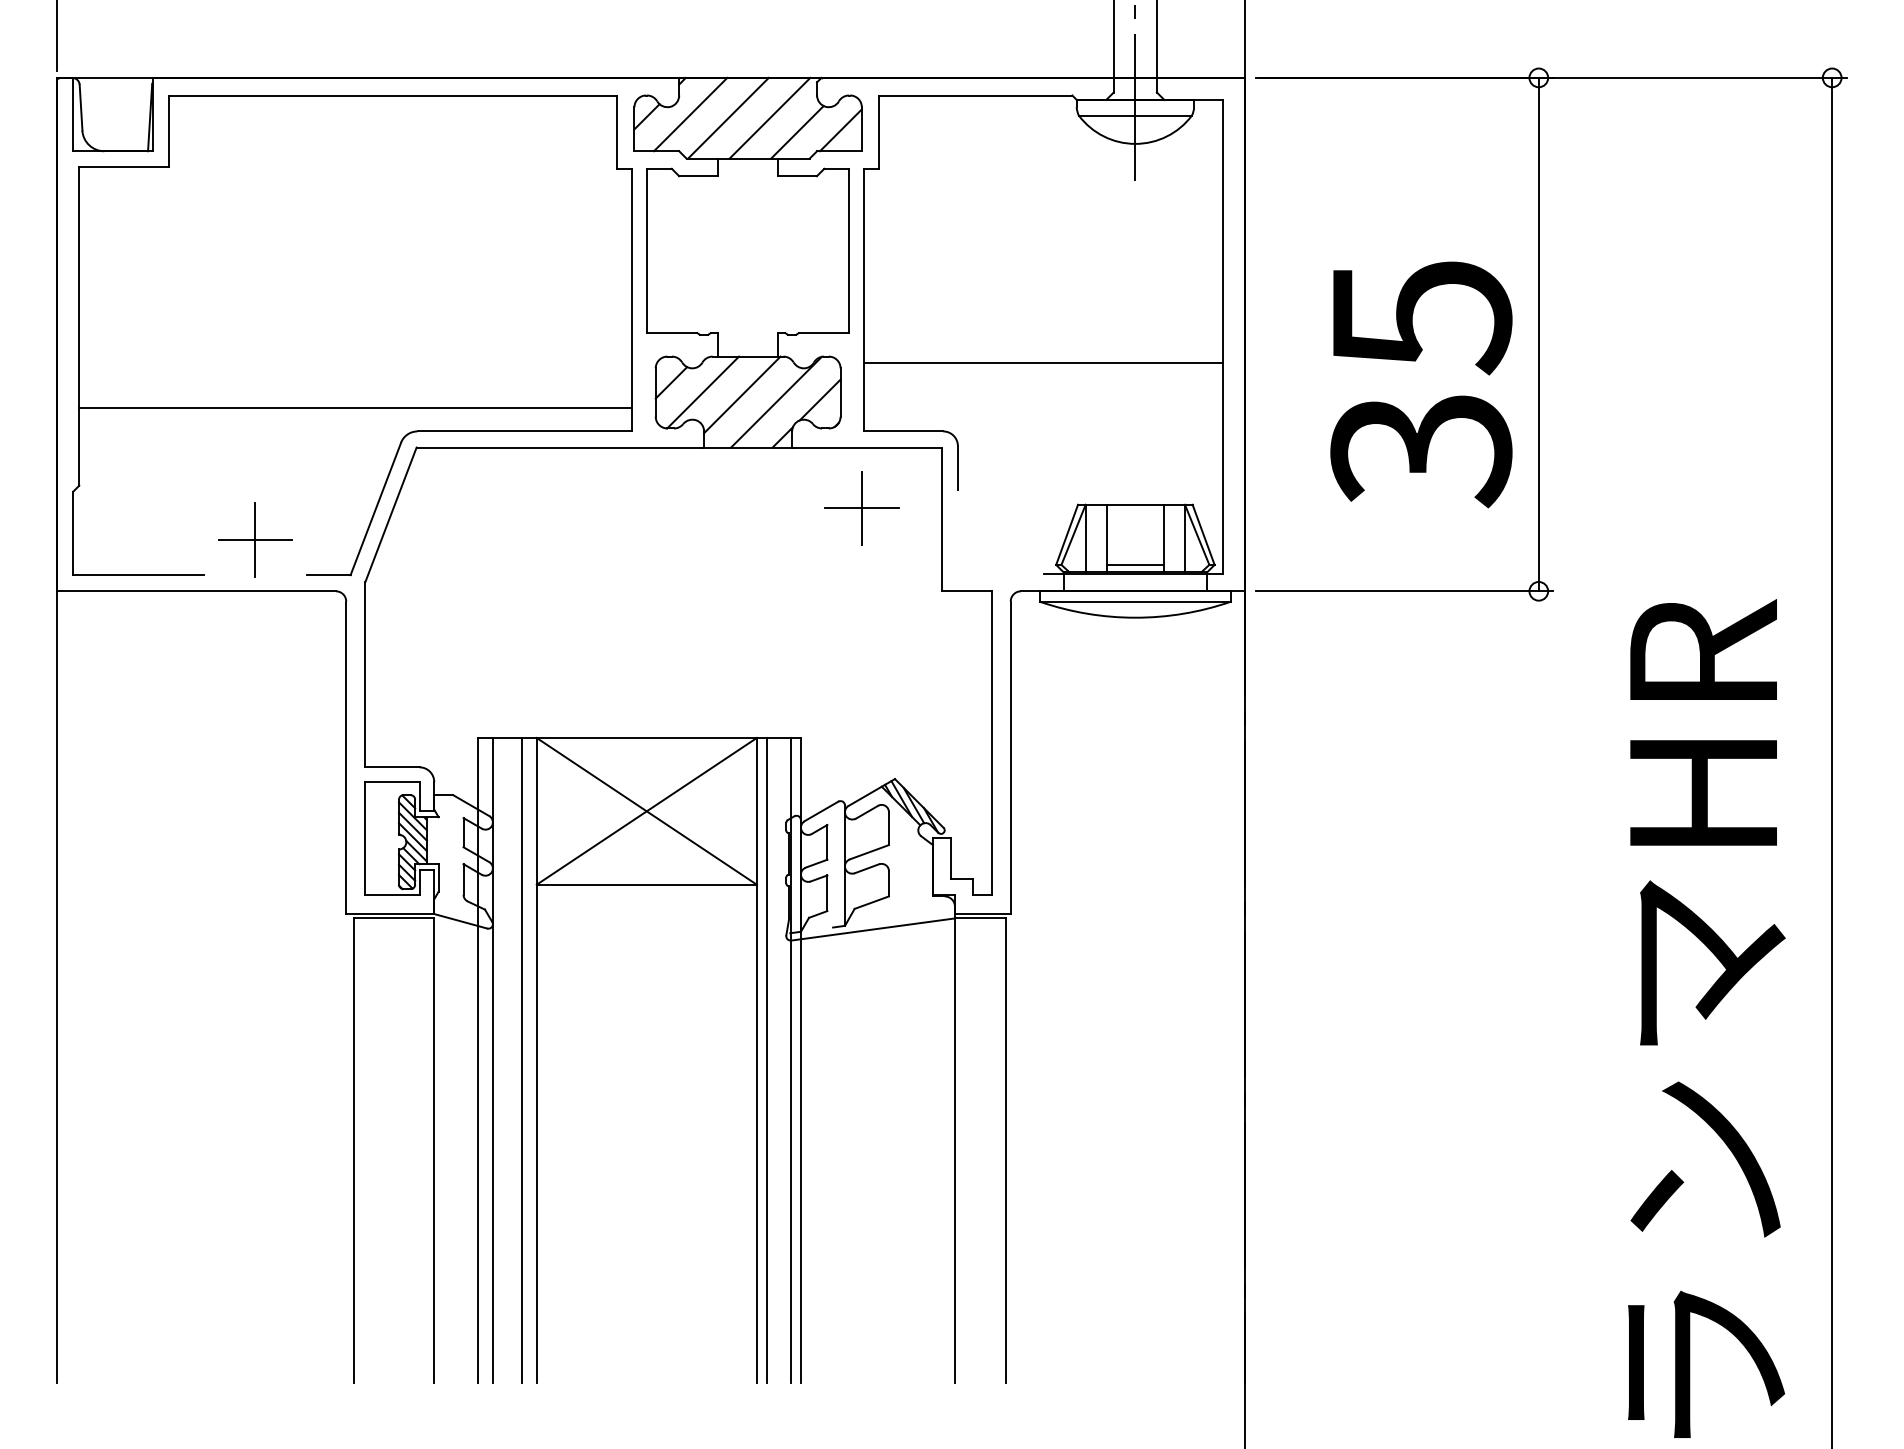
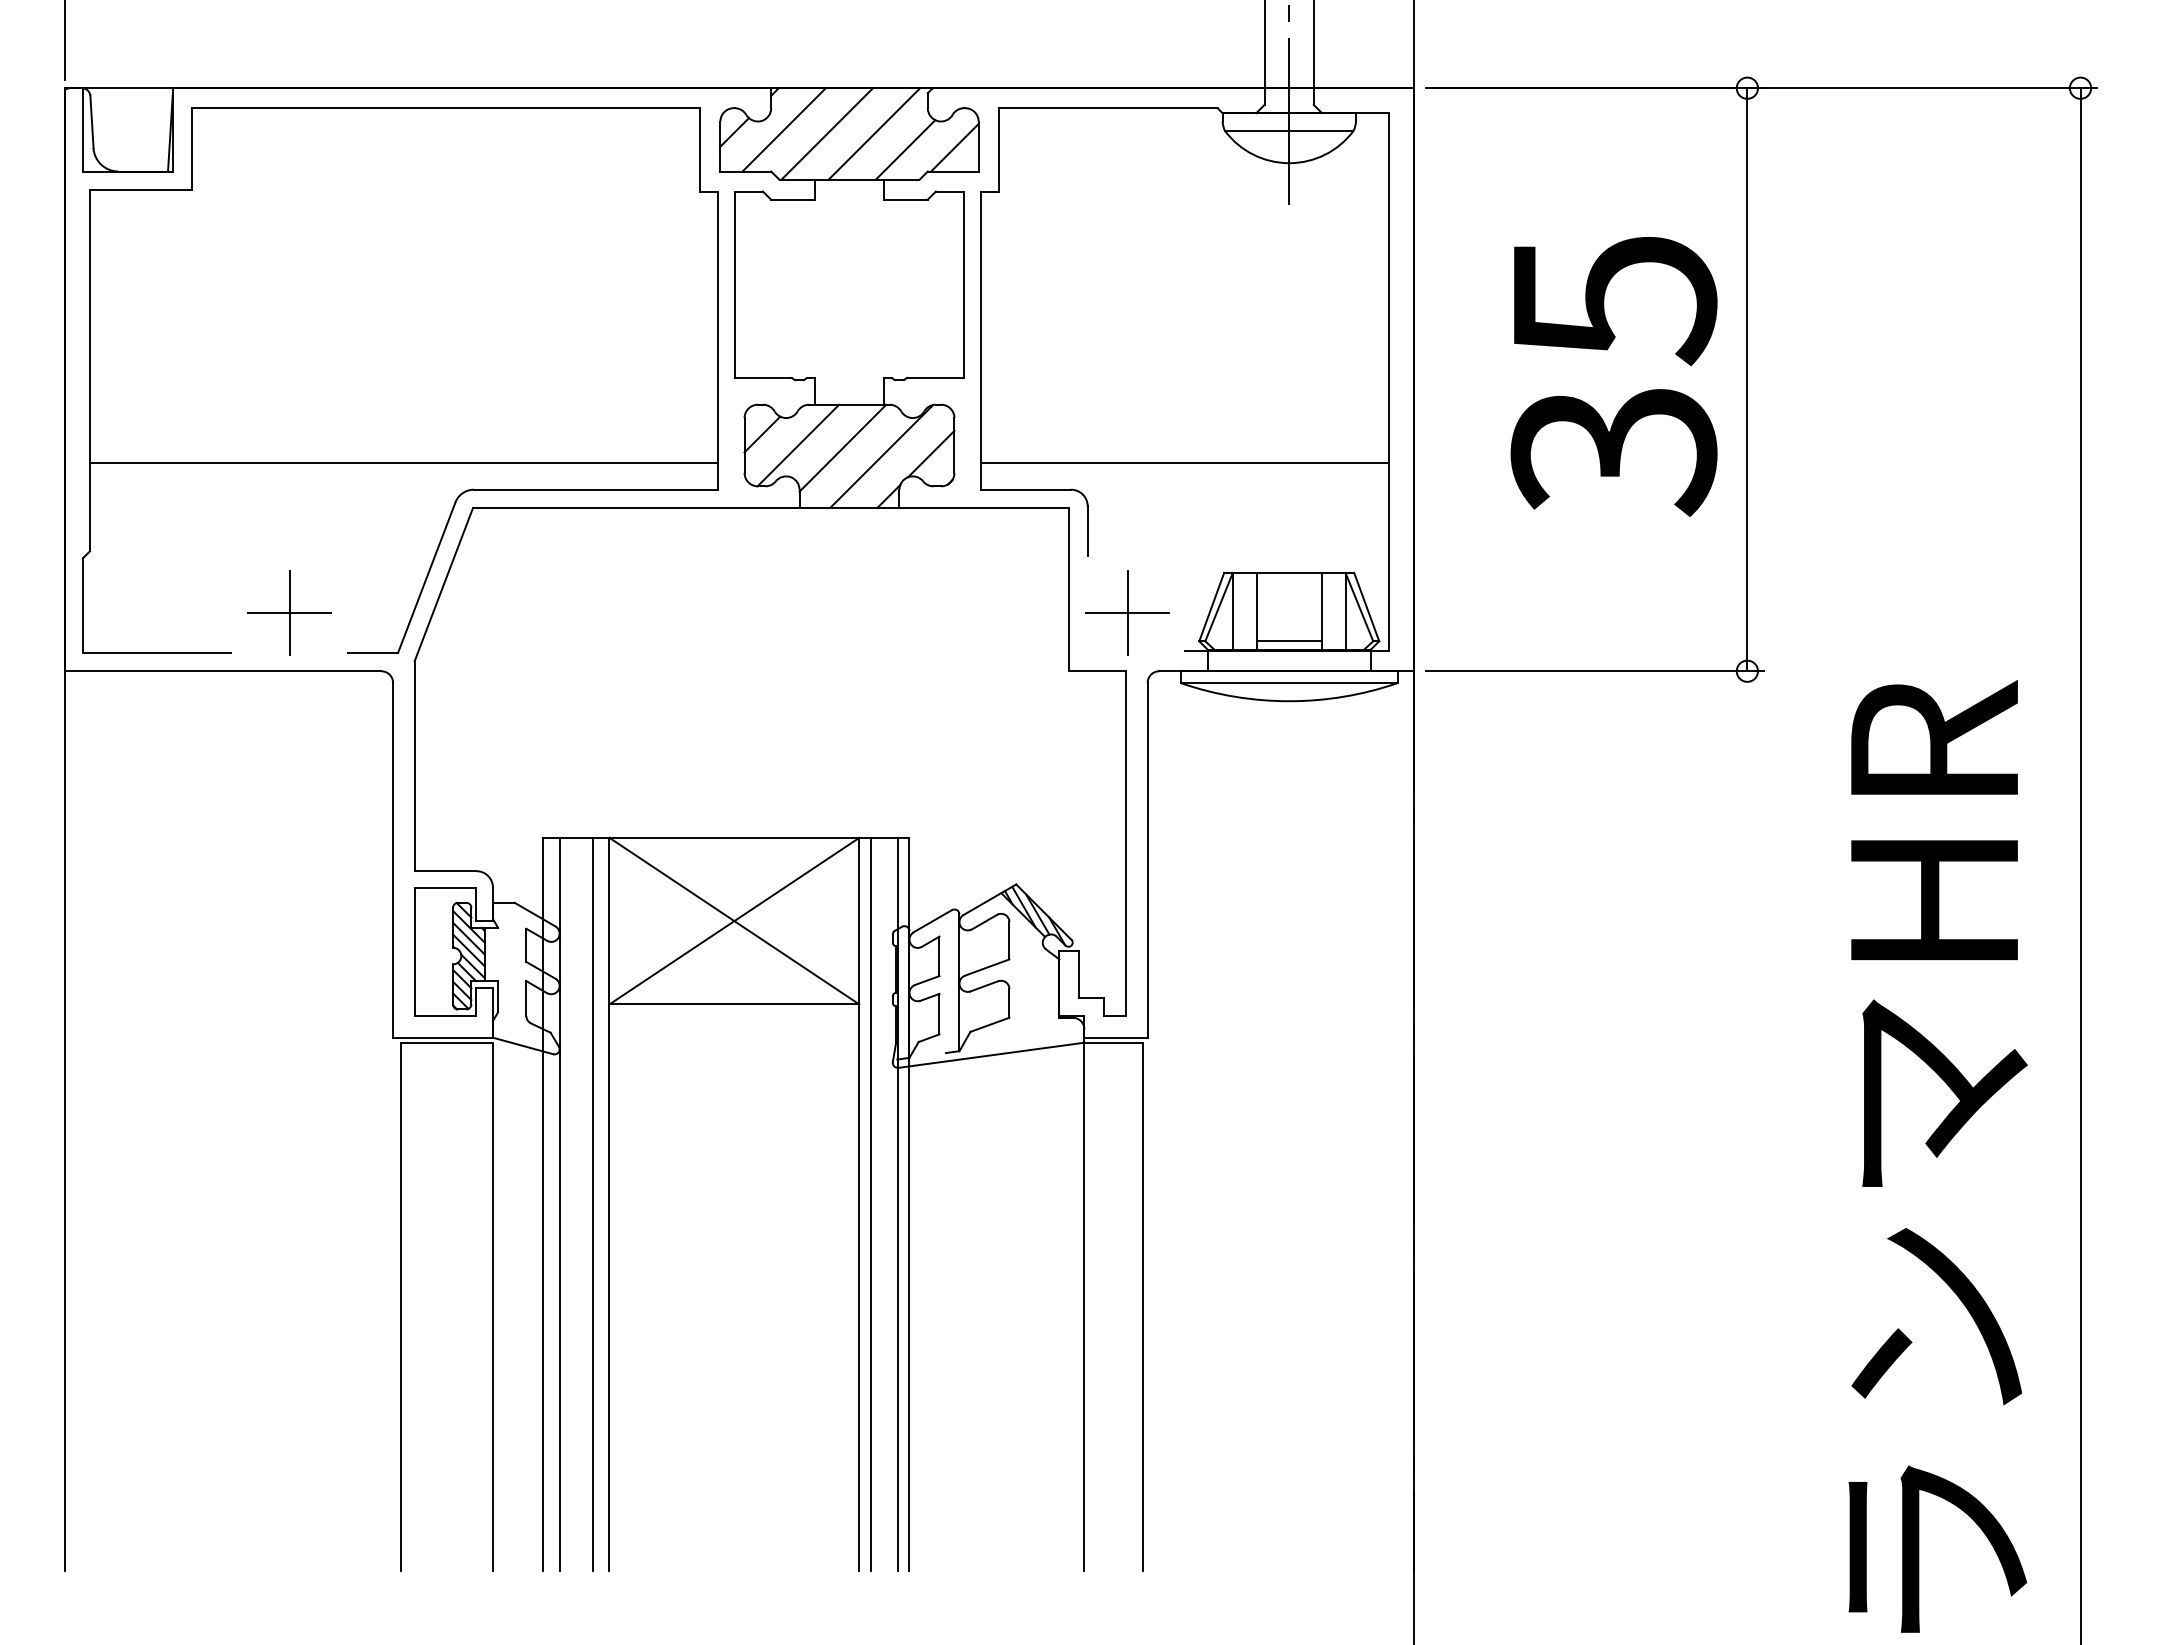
line: (1044, 363) -> (1185, 463), moved
text: (1420, 384) -> (1613, 376), moved
part: (861, 507) -> (1127, 612), moved

